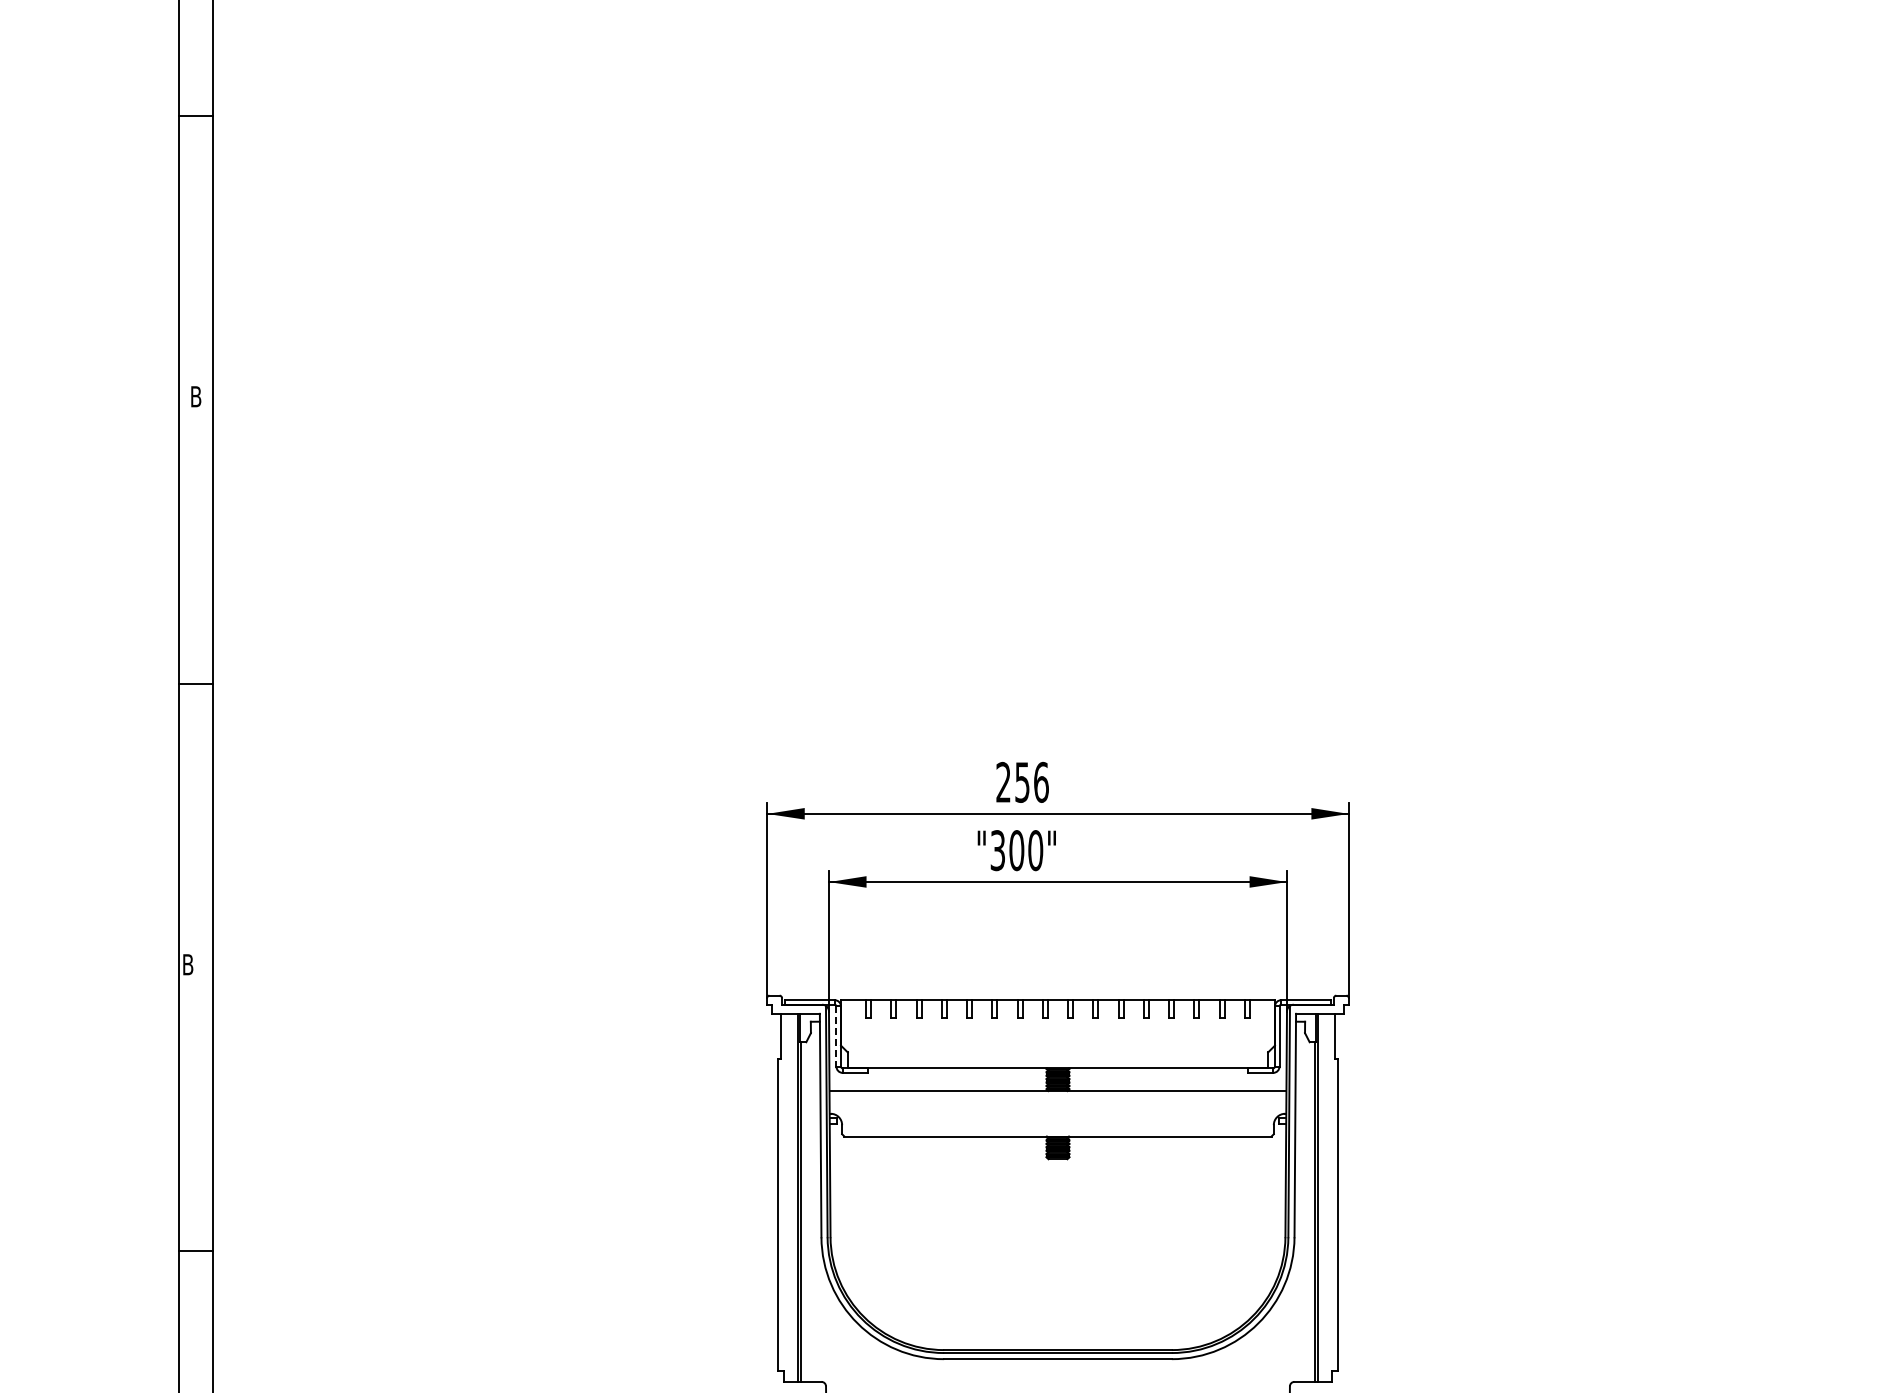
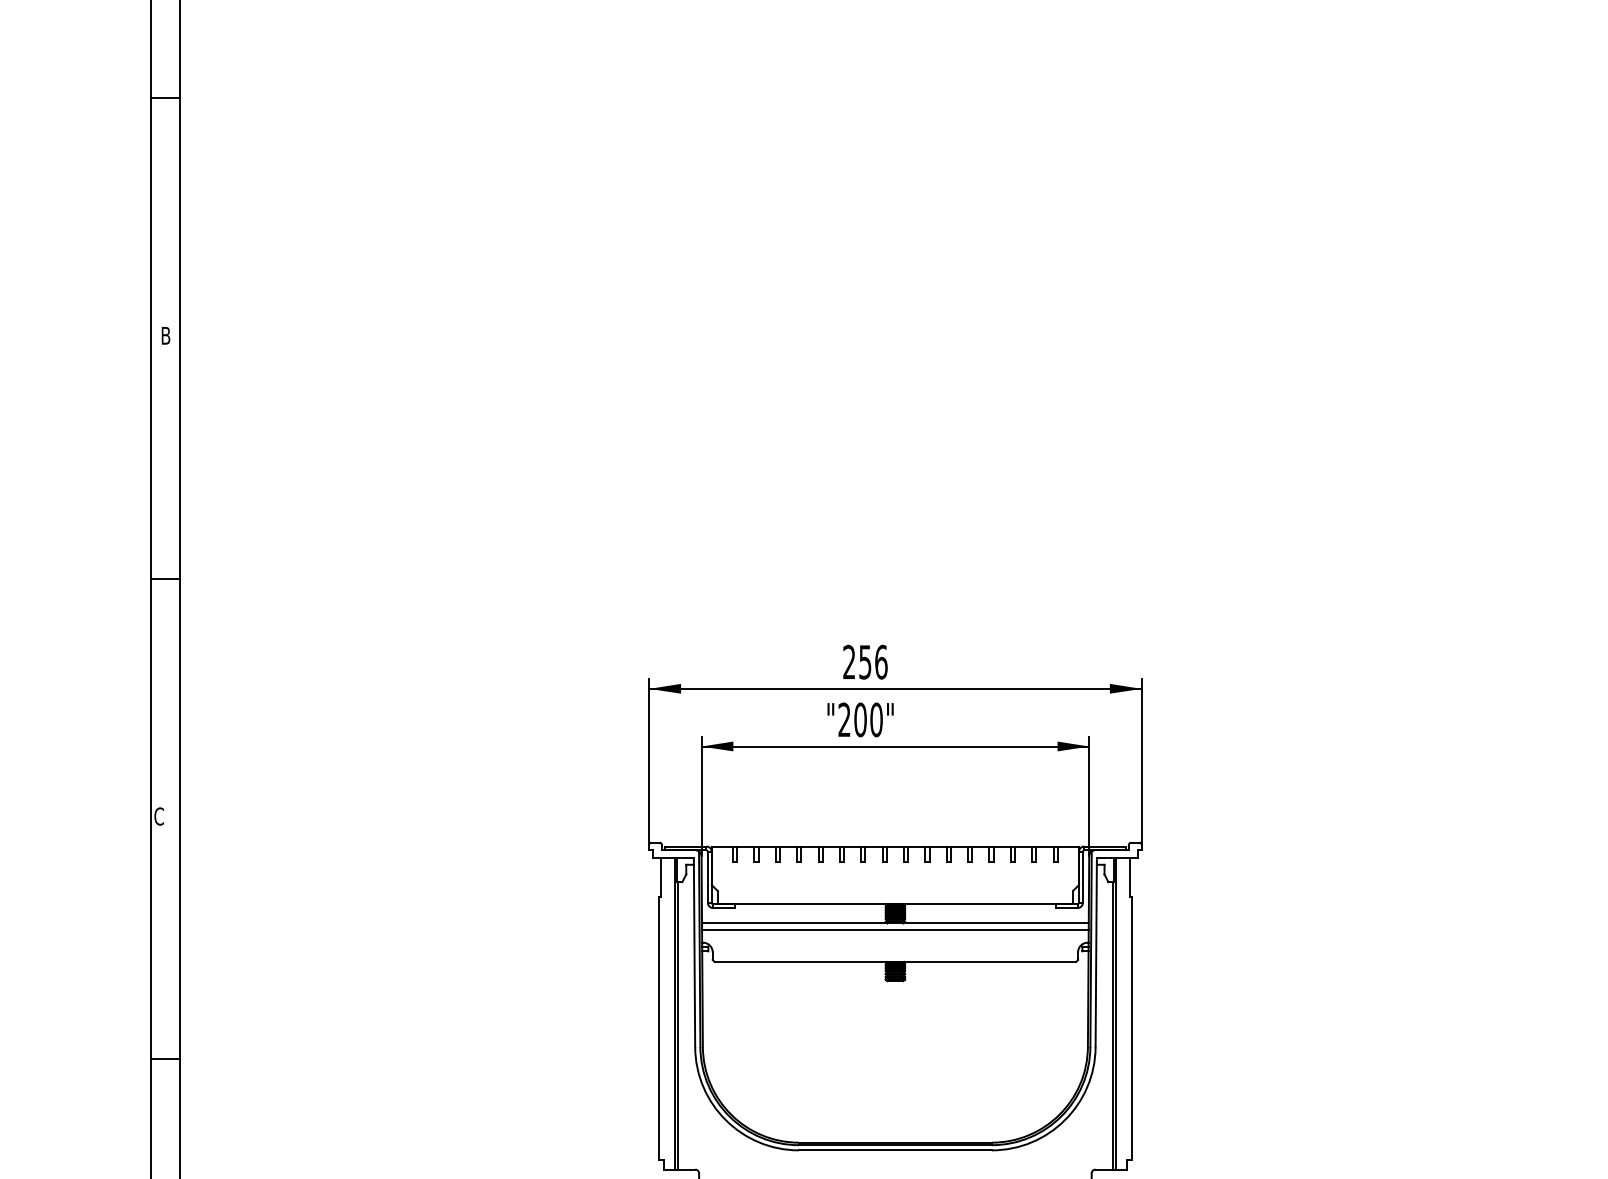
text: (997, 850) -> (844, 719), "300" -> "200"
text: (187, 964) -> (158, 816), B -> C
line: (836, 1037) -> (707, 878), dashed -> solid
line: (1057, 1099) -> (894, 930), added

